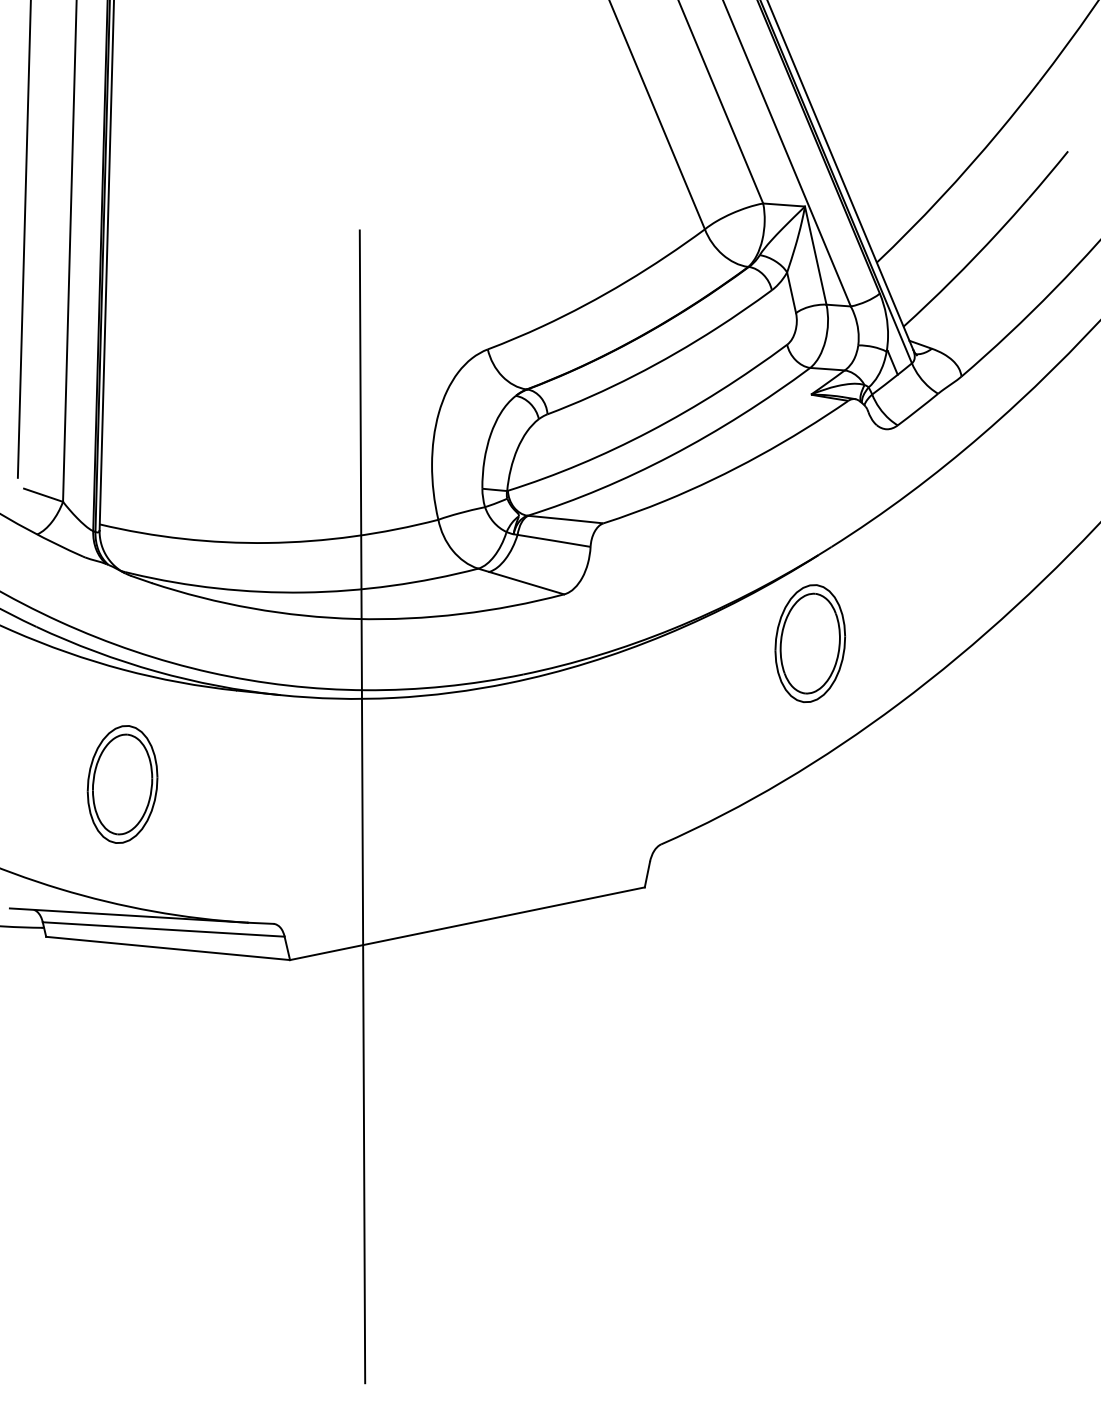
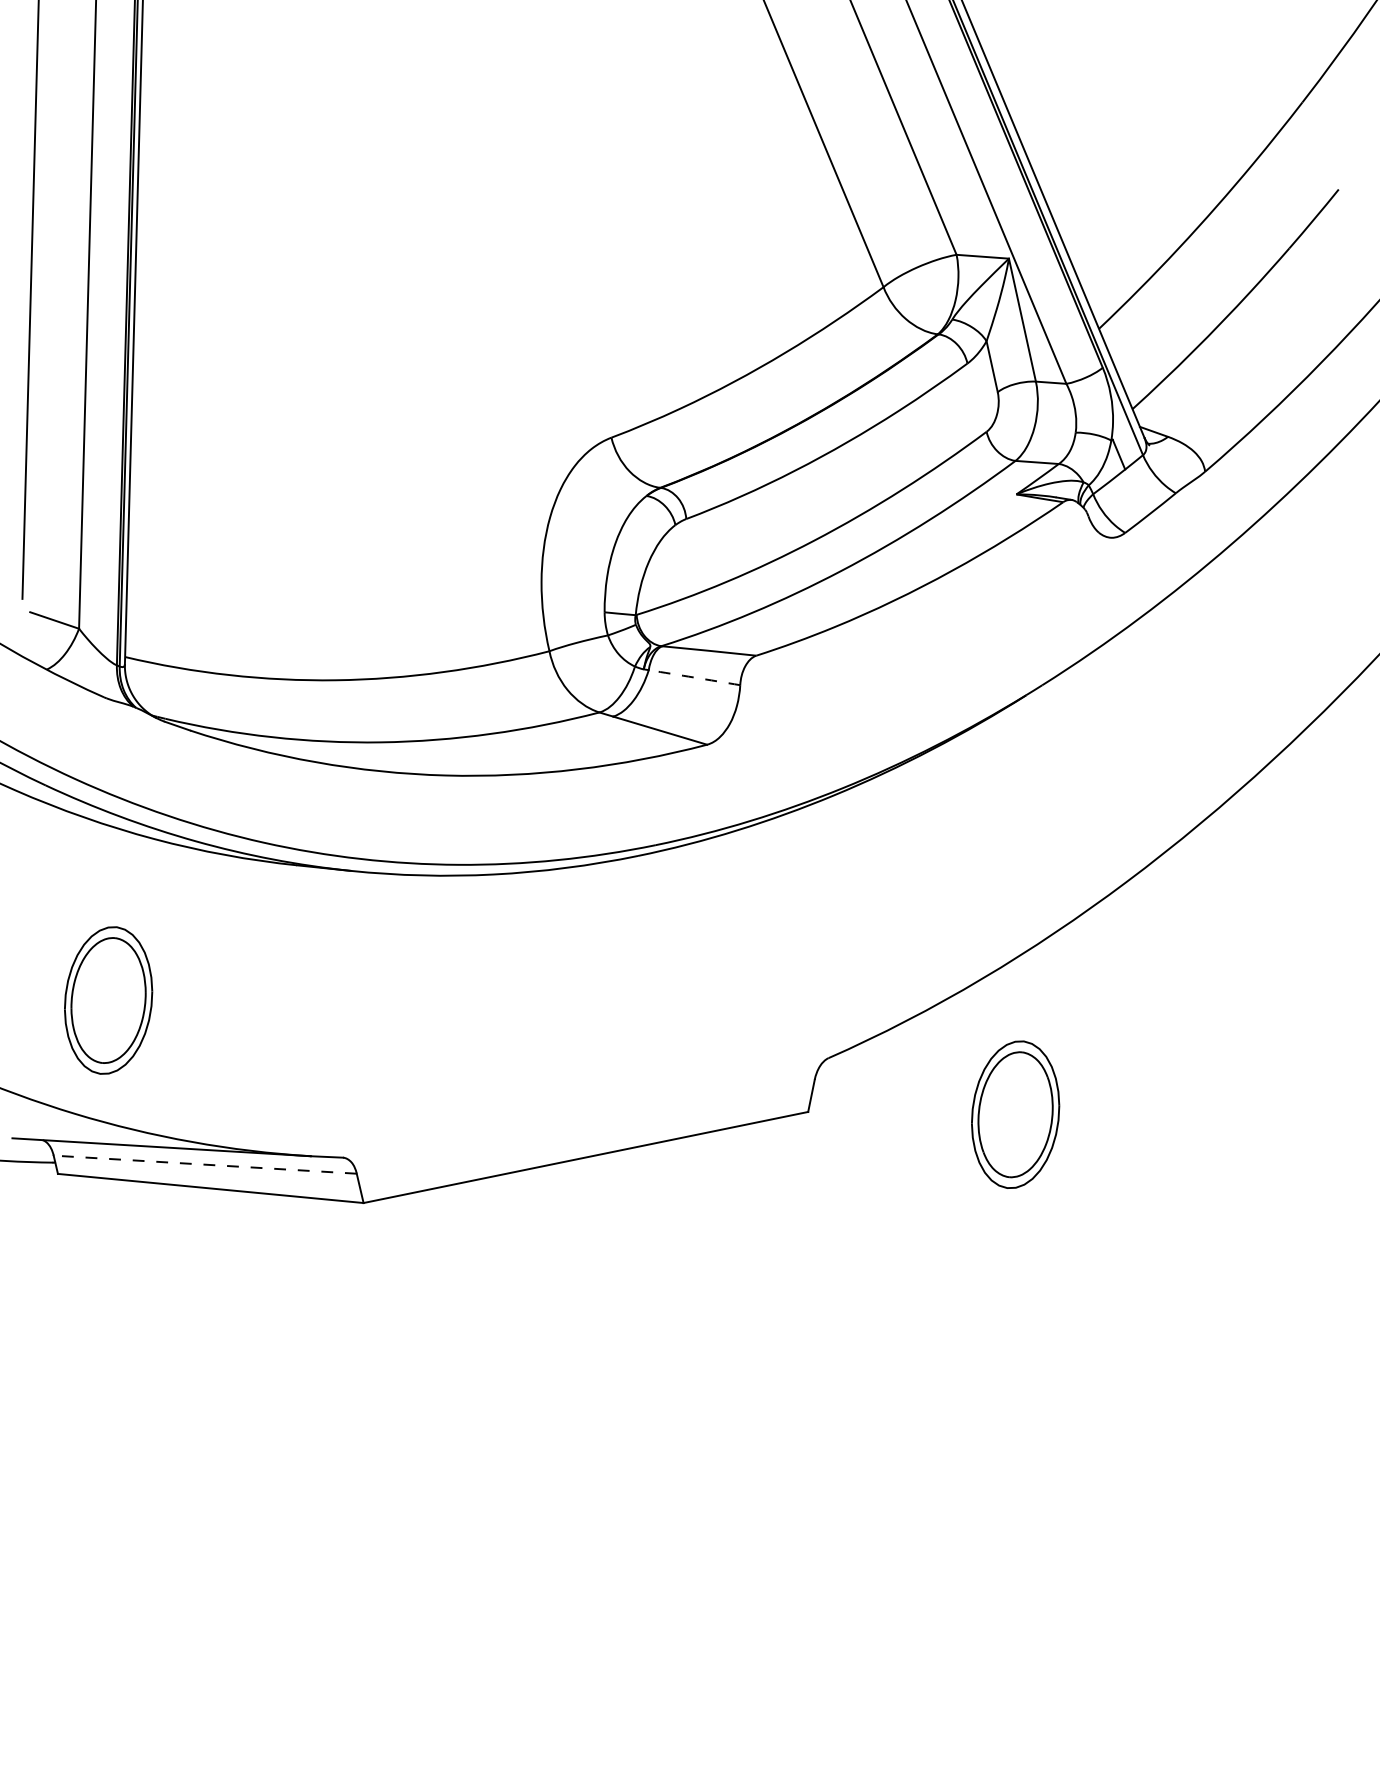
arc: (554, 540) -> (695, 677), solid -> dashed
part: (809, 643) -> (1014, 1114), moved
line: (362, 744) -> (454, 932), removed
part: (122, 784) -> (108, 1000), moved
line: (163, 929) -> (204, 1164), solid -> dashed

